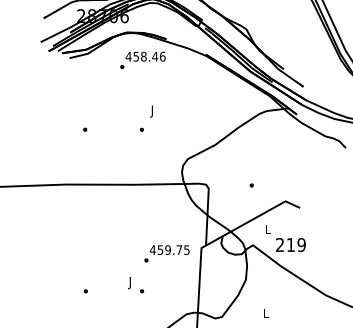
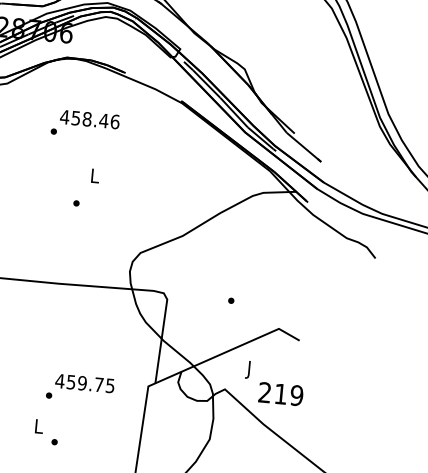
text: (142, 59) -> (84, 123), moved
text: (152, 111) -> (94, 177), J -> L
text: (267, 230) -> (248, 369), L -> J
text: (166, 253) -> (79, 388), moved
text: (130, 283) -> (38, 429), J -> L

